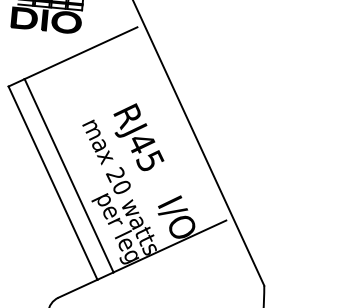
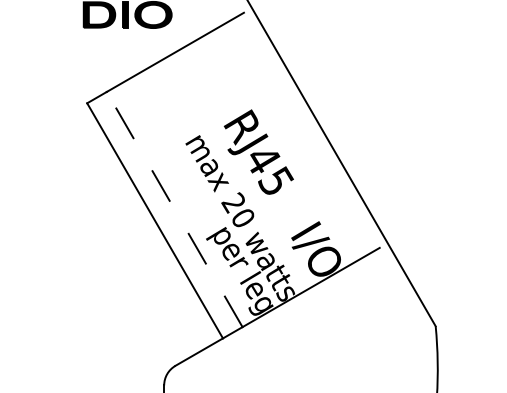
line: (68, 175) -> (174, 209), solid -> dashed

